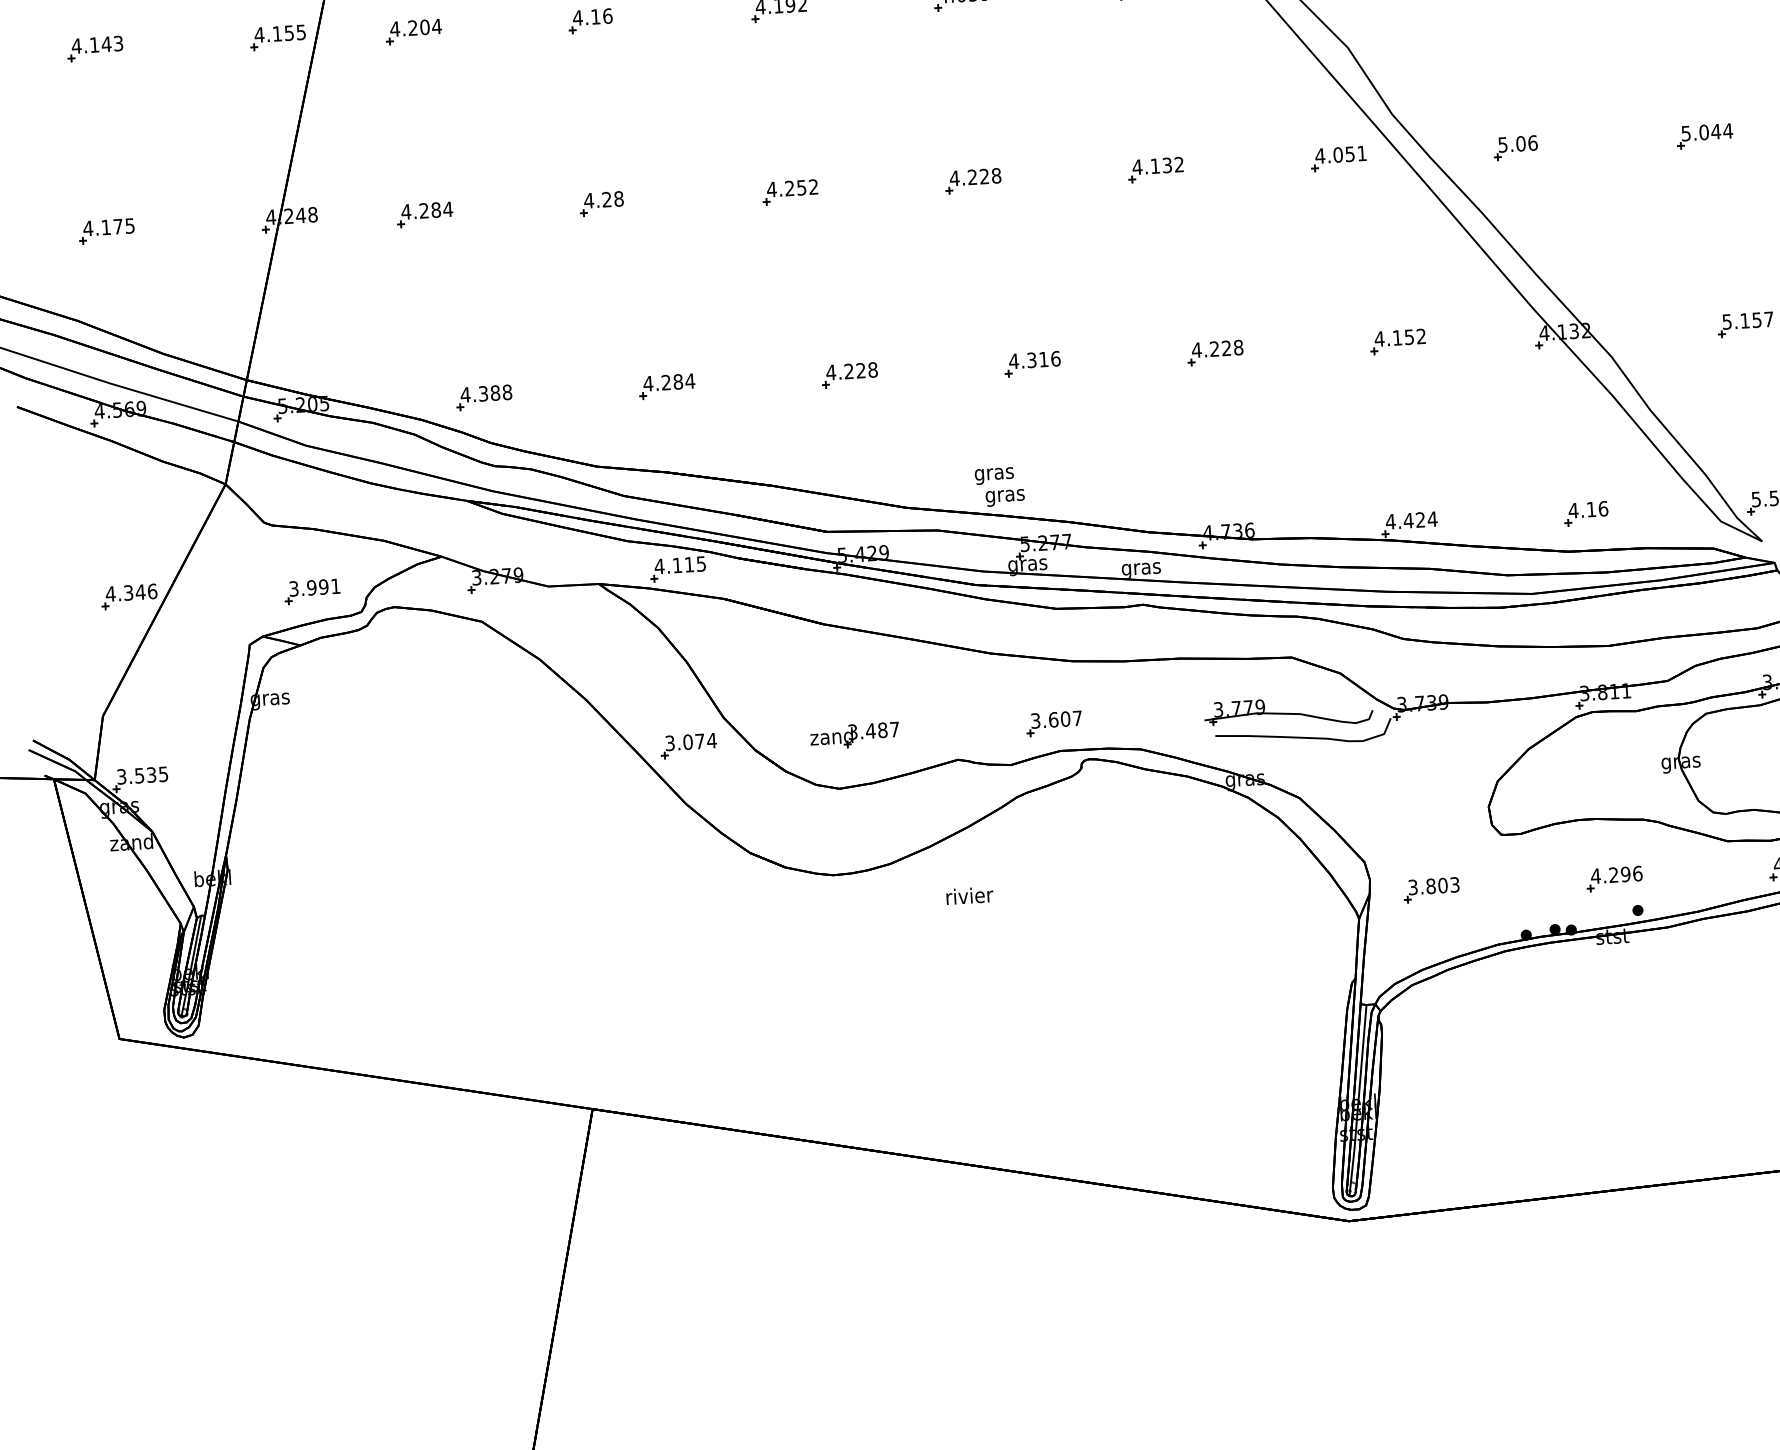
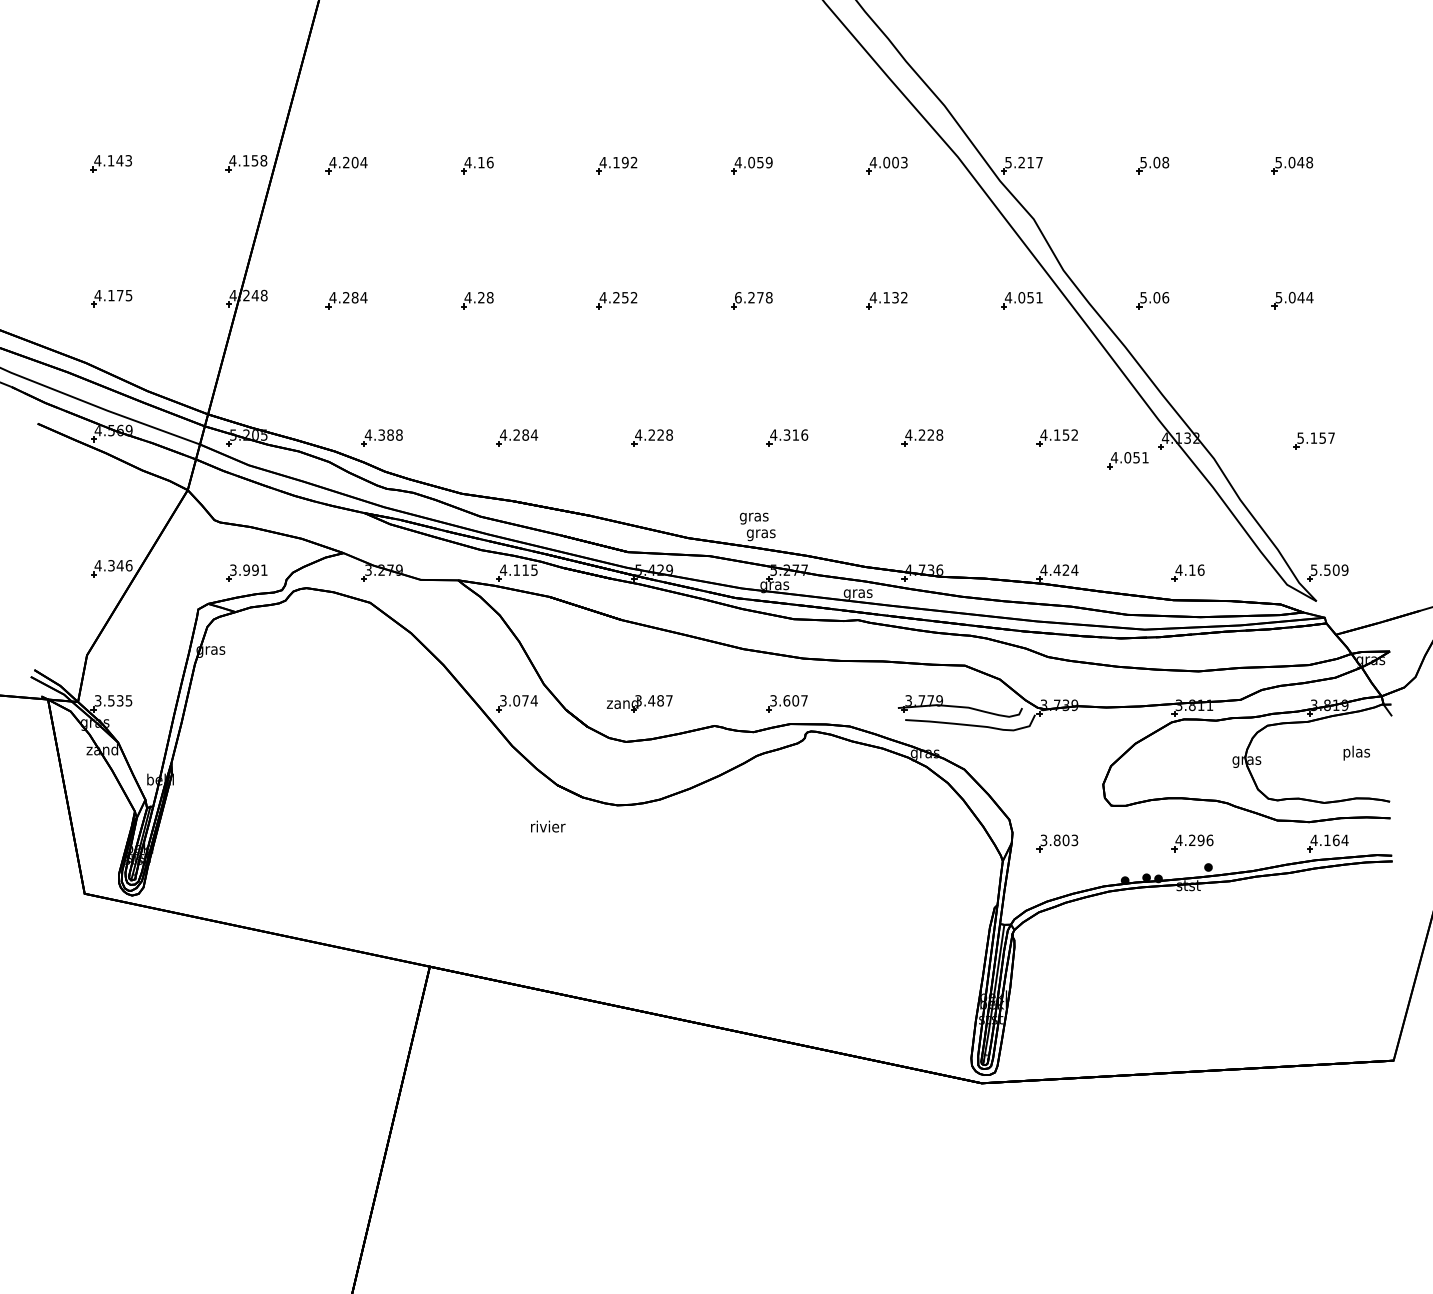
text: (300, 32) -> (263, 160), 4.155 -> 4.158
text: (968, 177) -> (748, 297), 4.228 -> 6.278
part: (1494, 366) -> (1127, 460), added
text: (970, 895) -> (548, 826), moved

